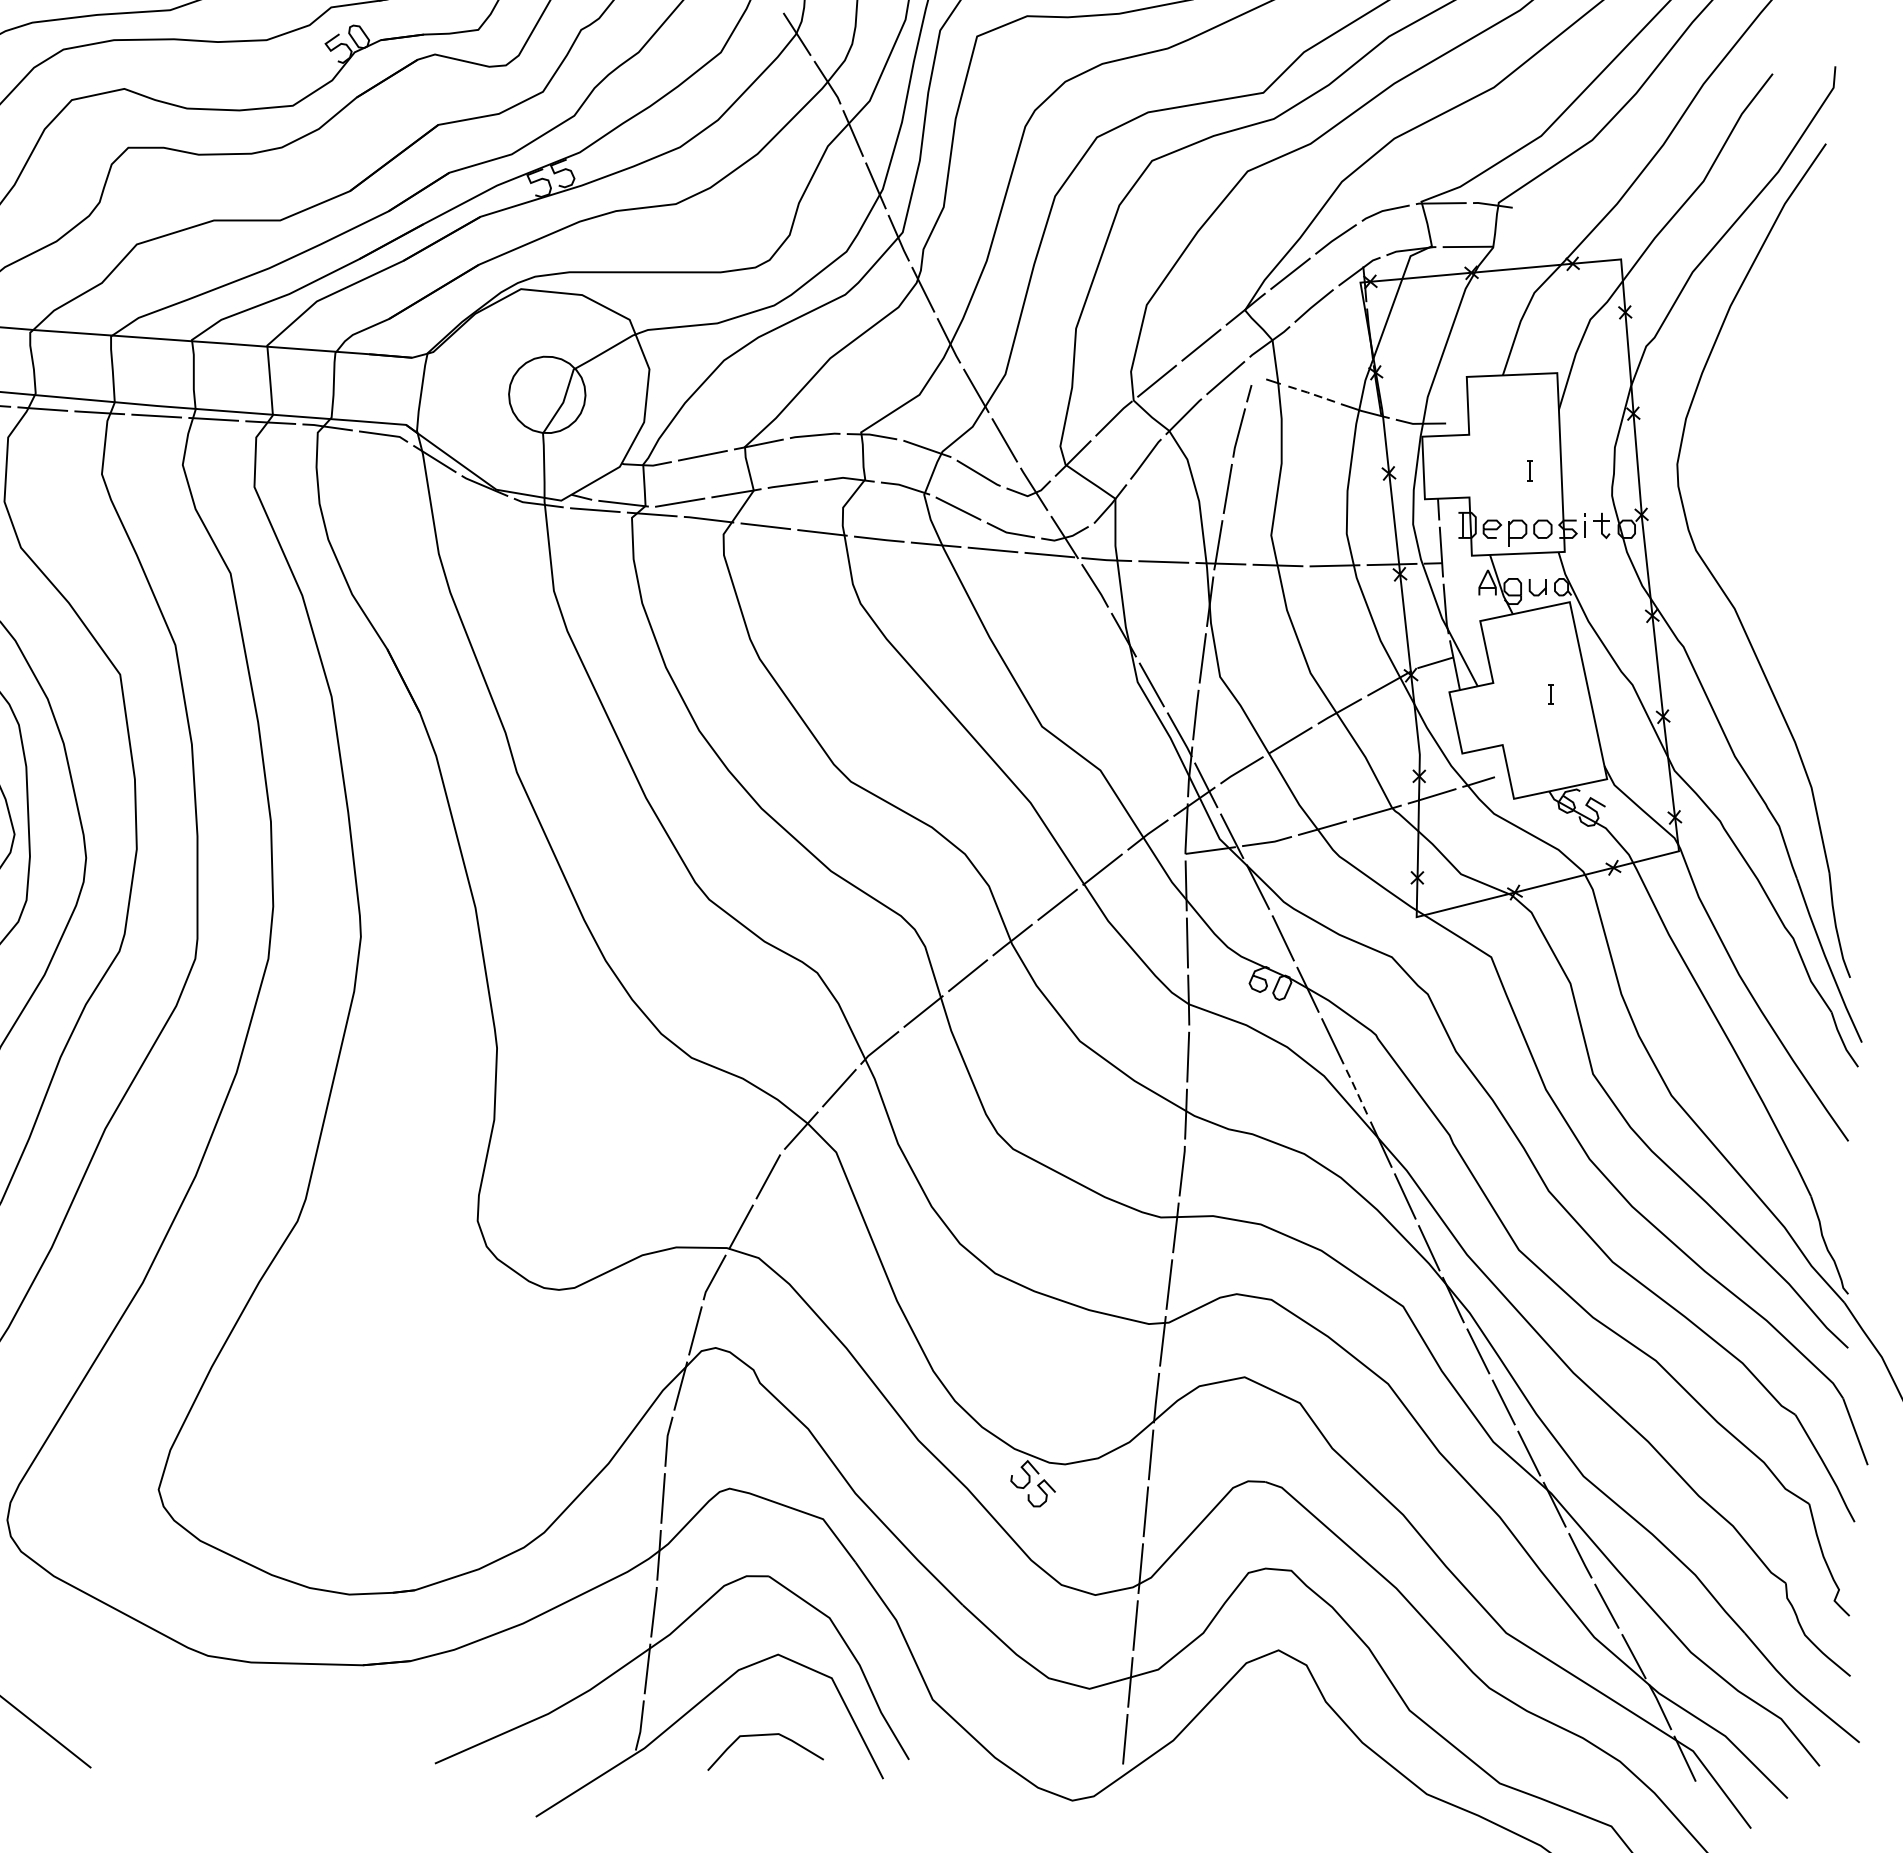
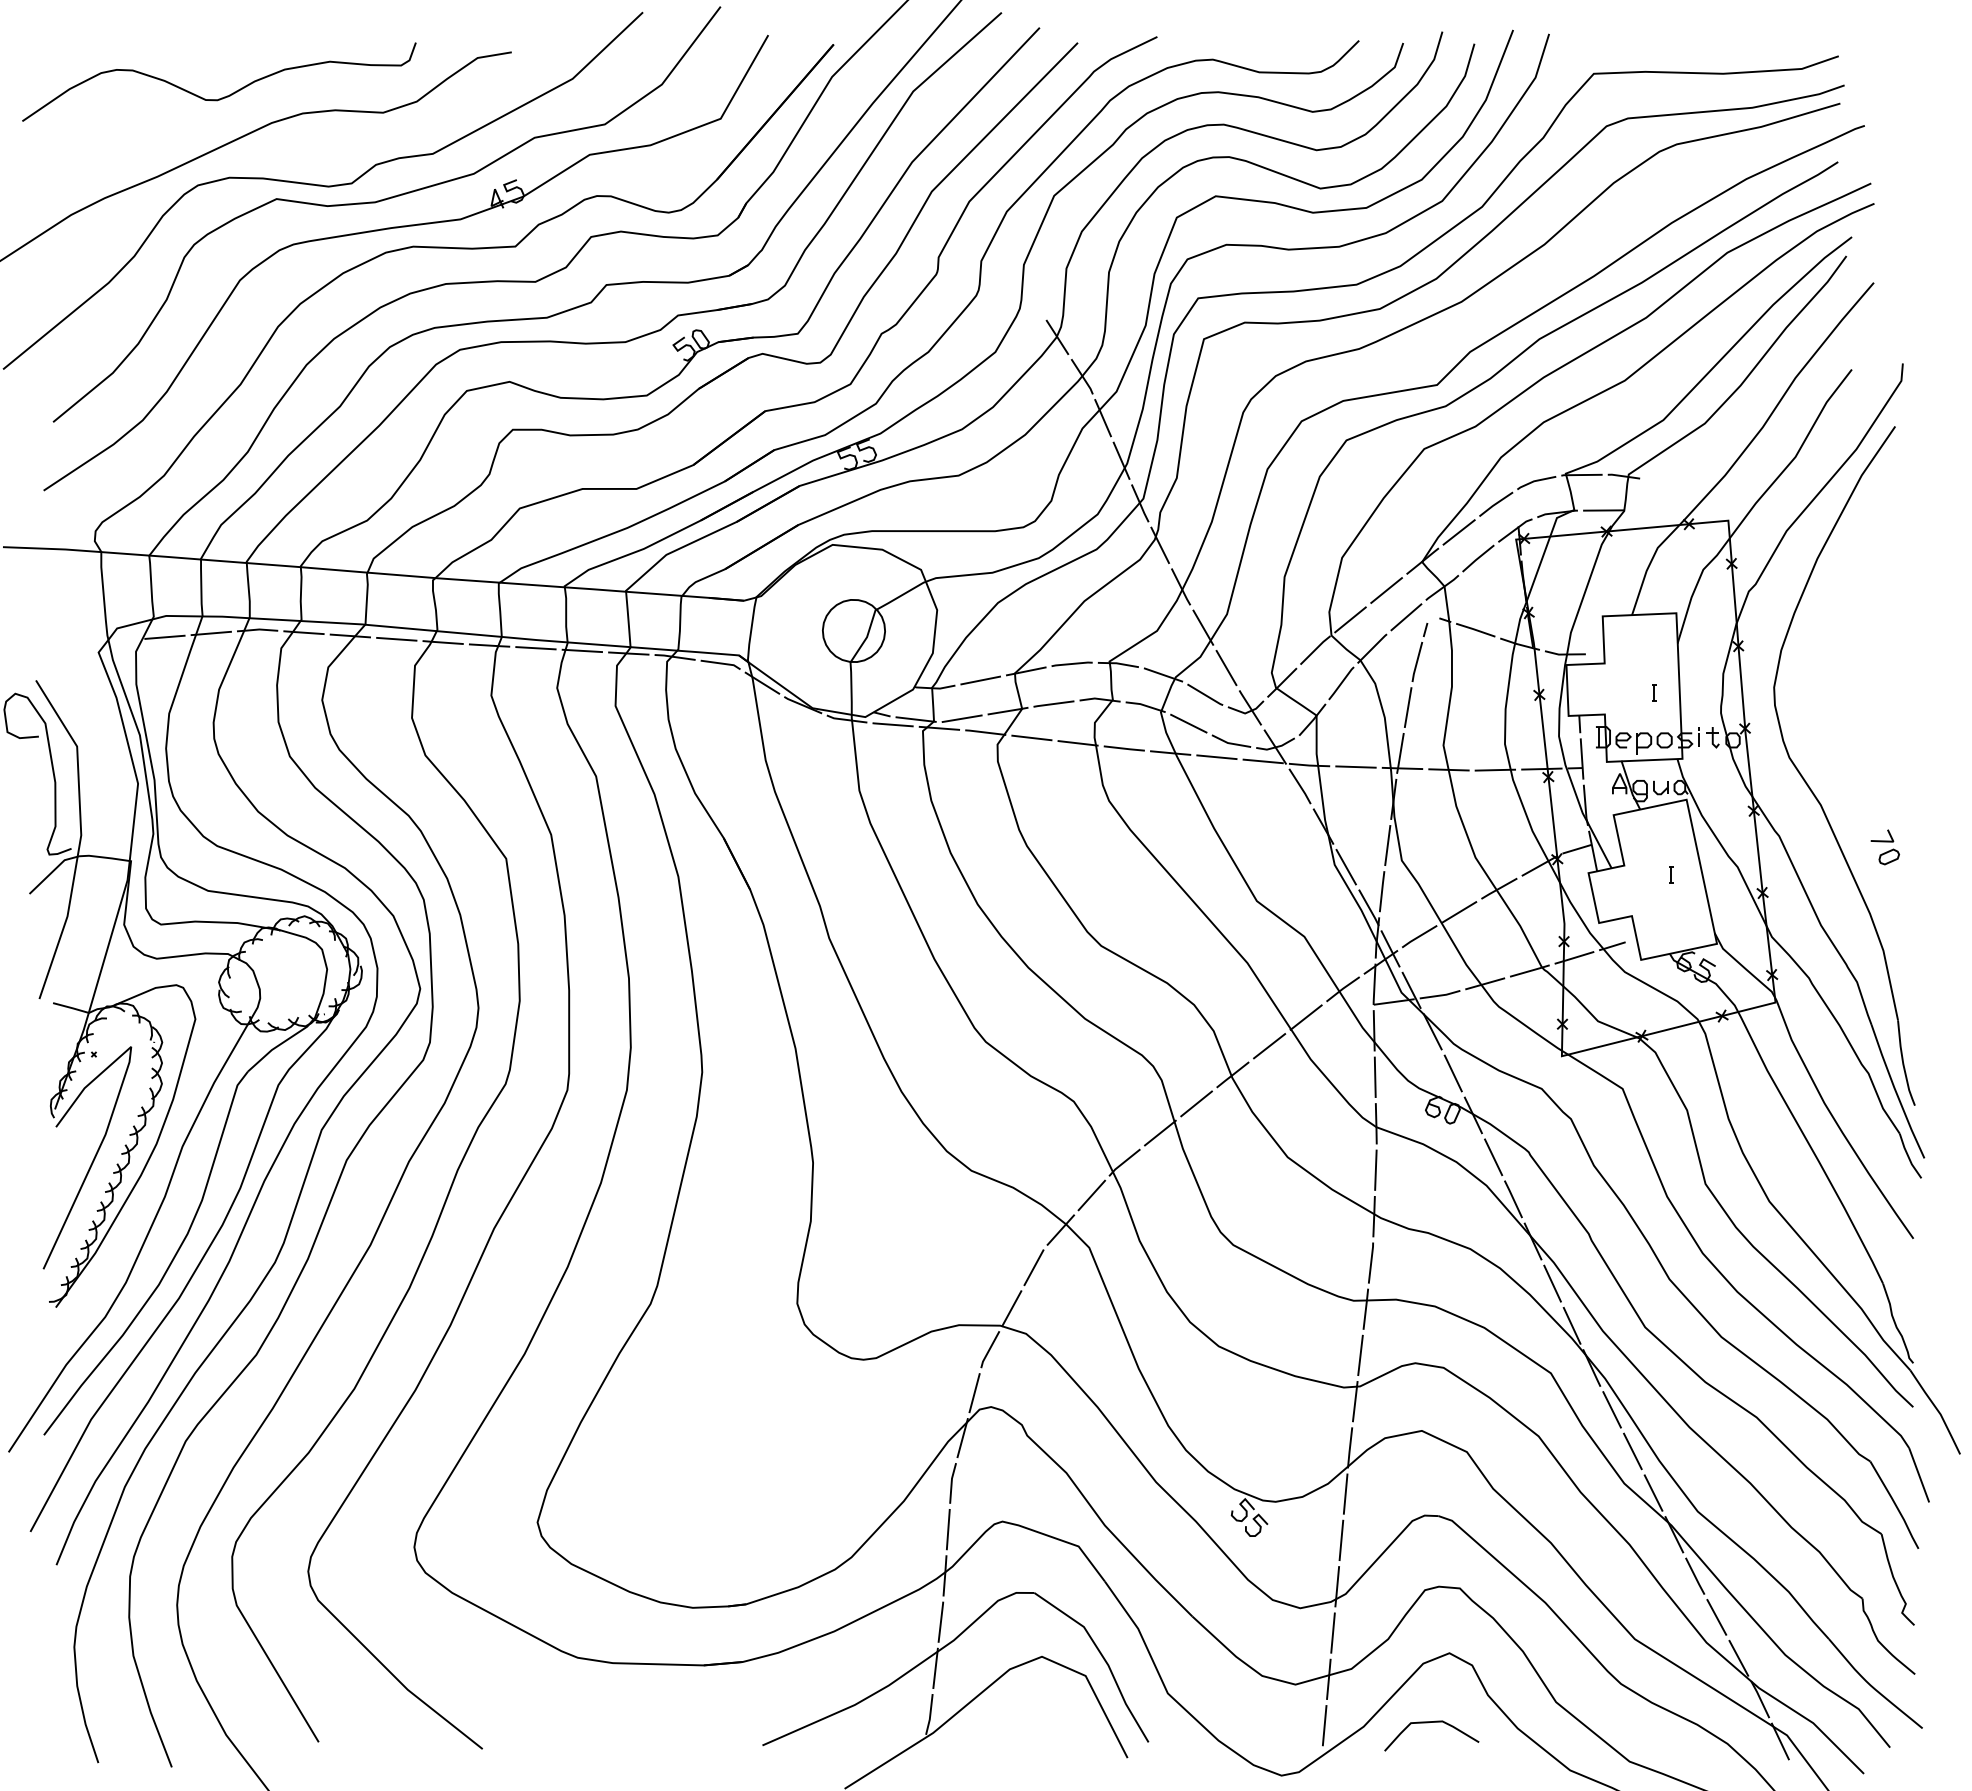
line: (1310, 393) -> (1475, 629), dashed -> solid
part: (1812, 660) -> (1884, 847), added
line: (1357, 1093) -> (1513, 1199), dashed -> solid
curve: (761, 1736) -> (1428, 1723), moved

